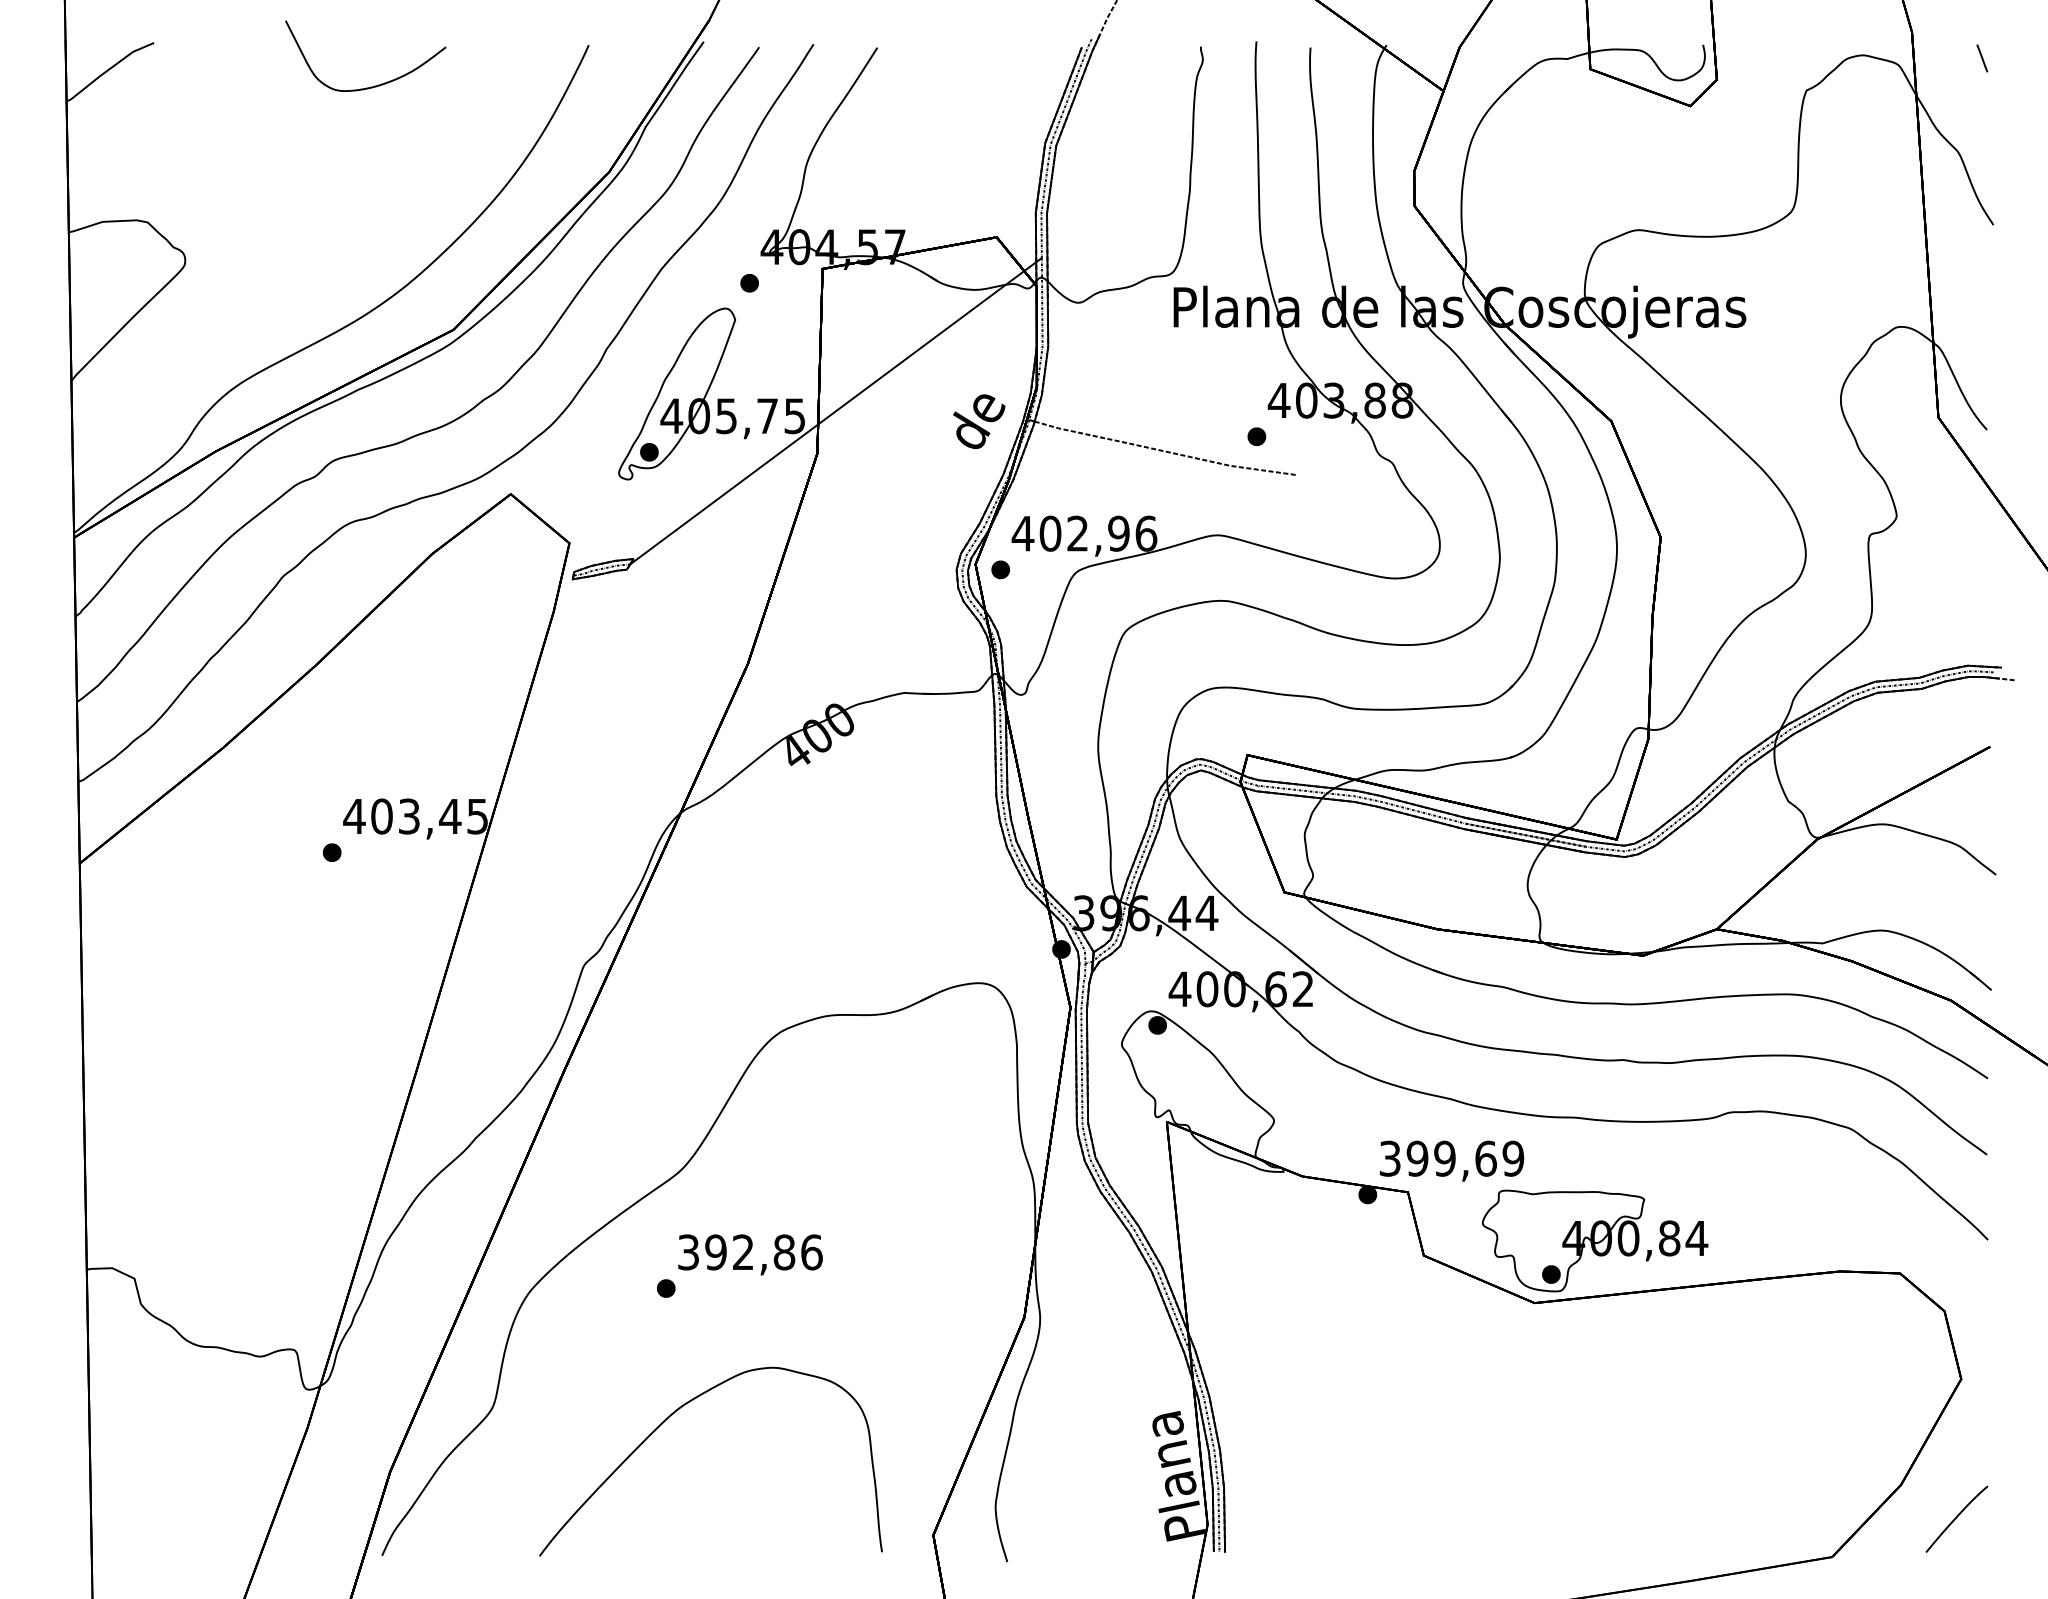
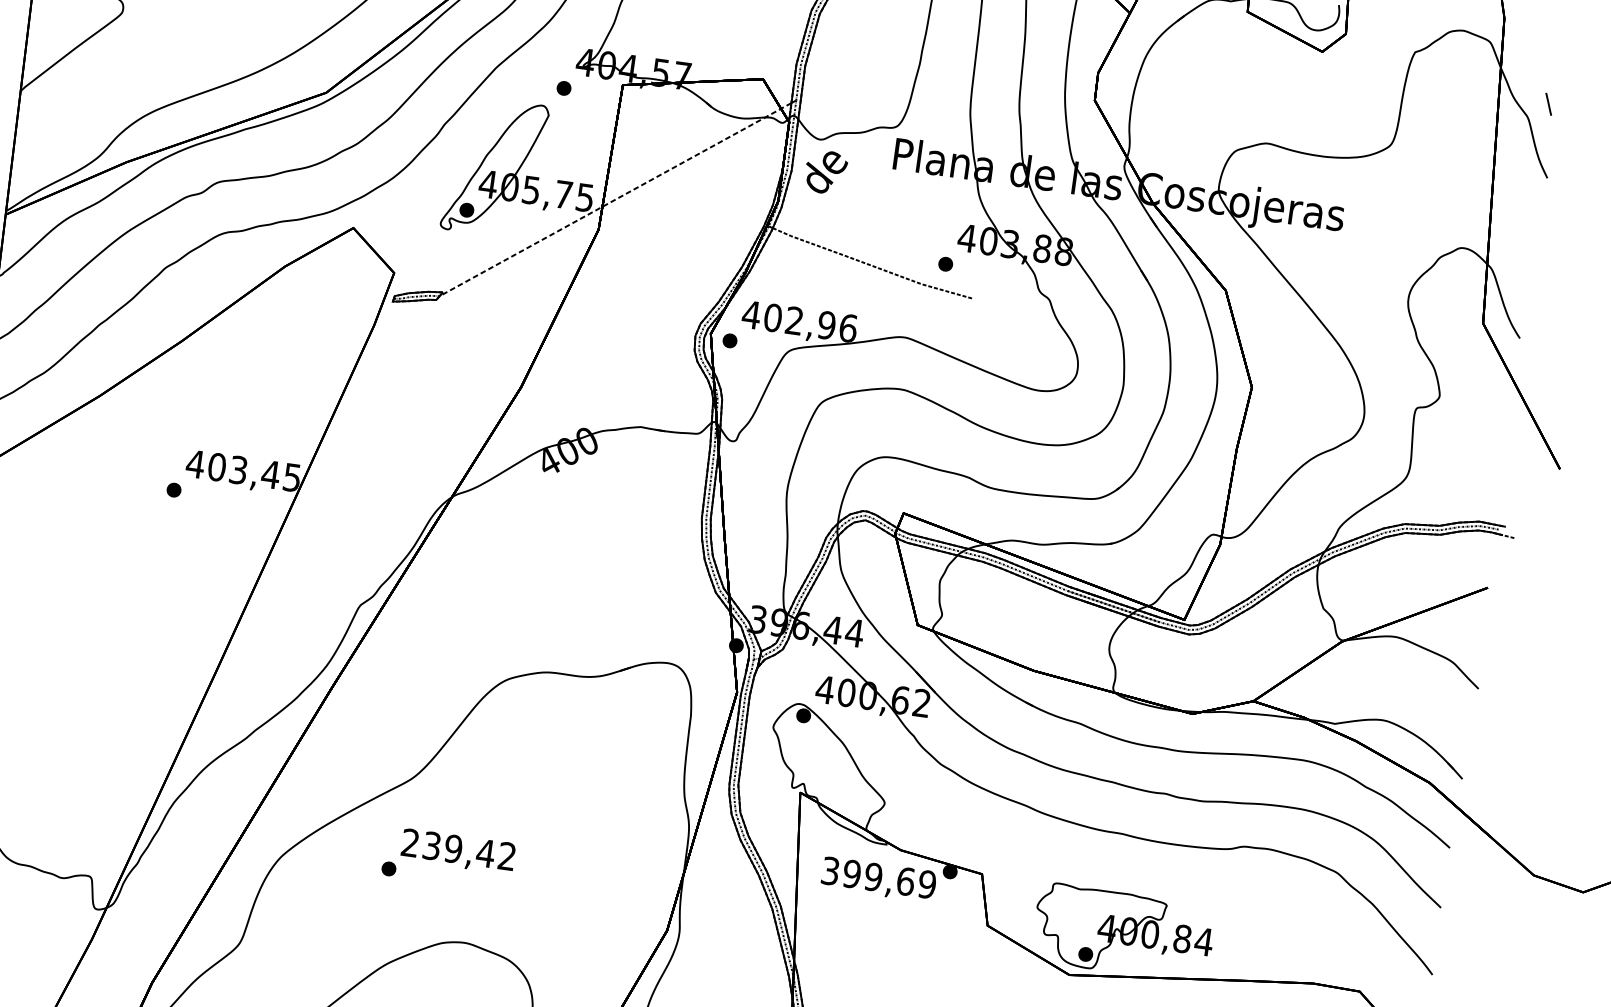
line: (1982, 58) -> (1548, 104), moved
line: (832, 413) -> (614, 199), solid -> dashed
text: (979, 421) -> (826, 172), moved
text: (1452, 1160) -> (879, 879), moved
text: (750, 1252) -> (459, 849), 392,86 -> 239,42

